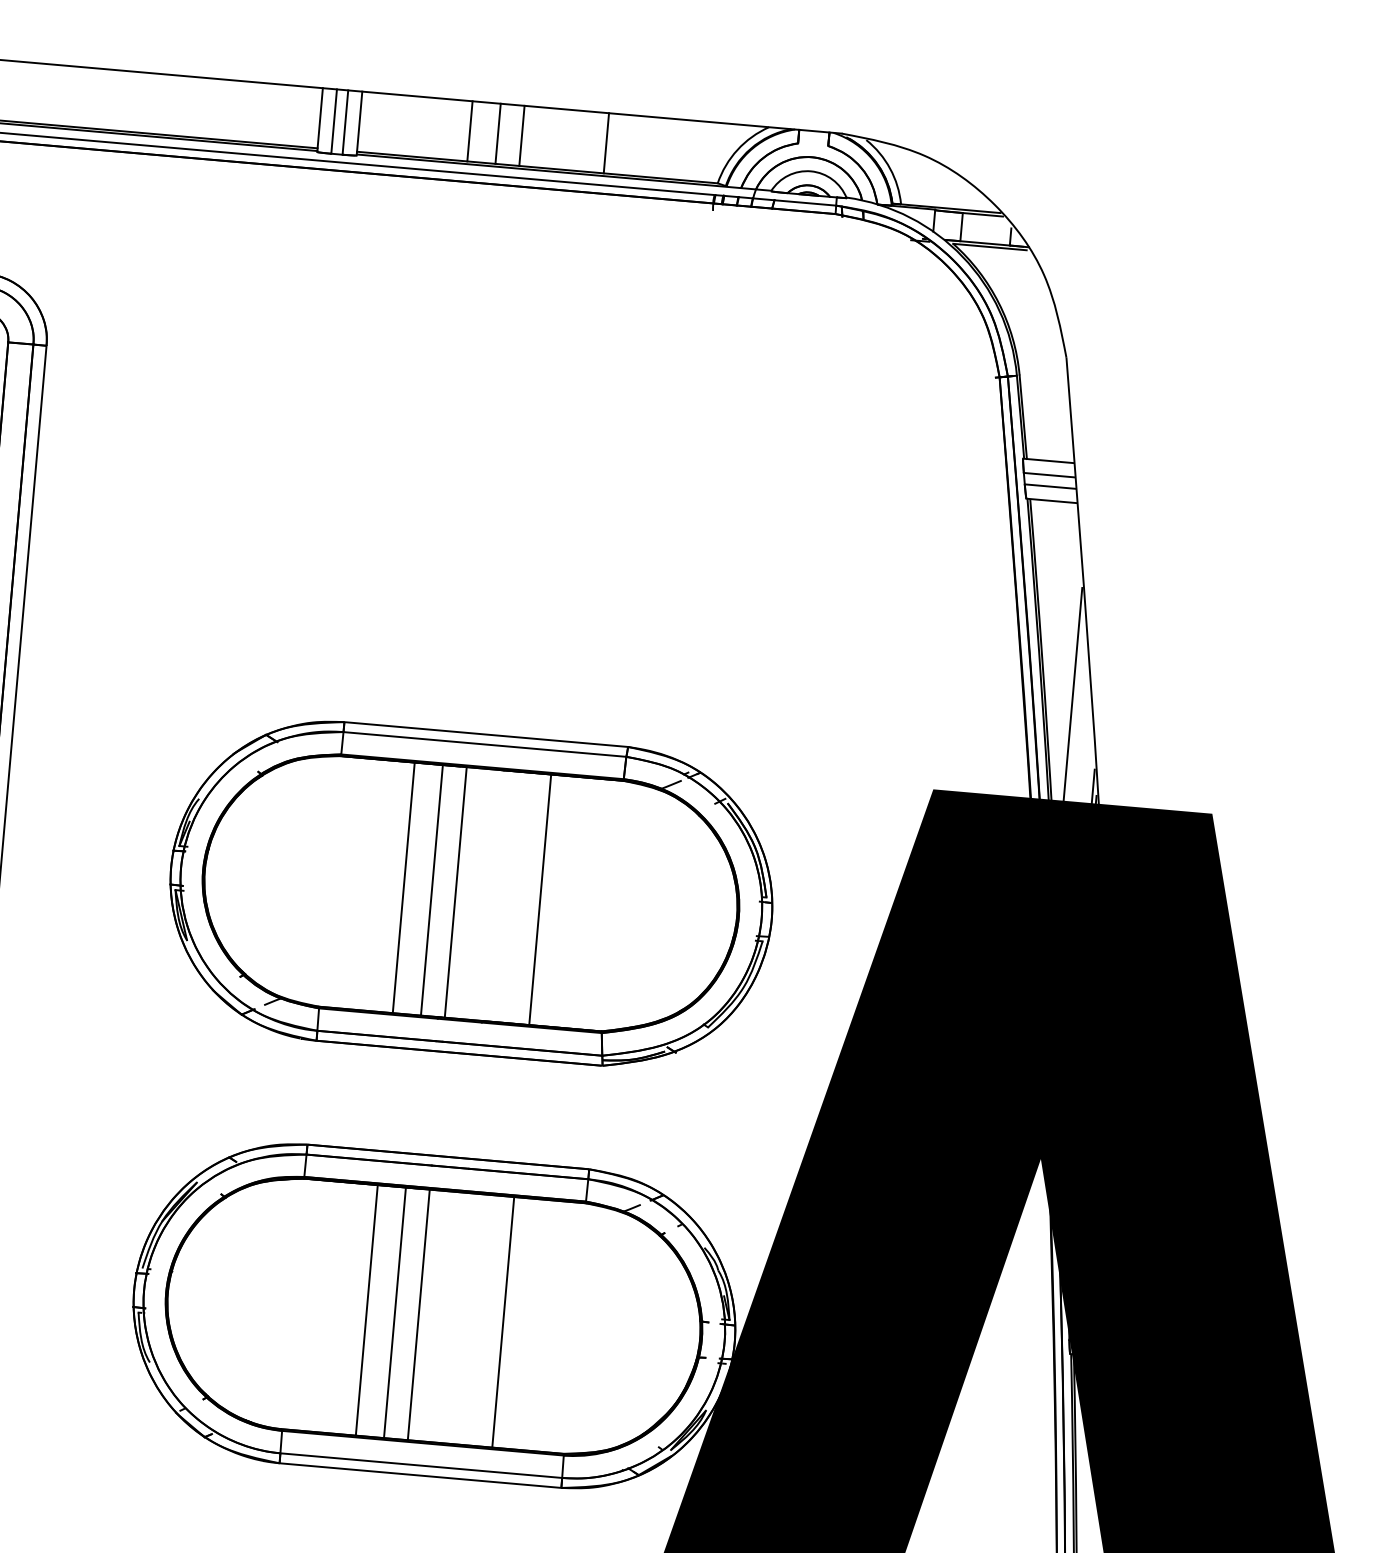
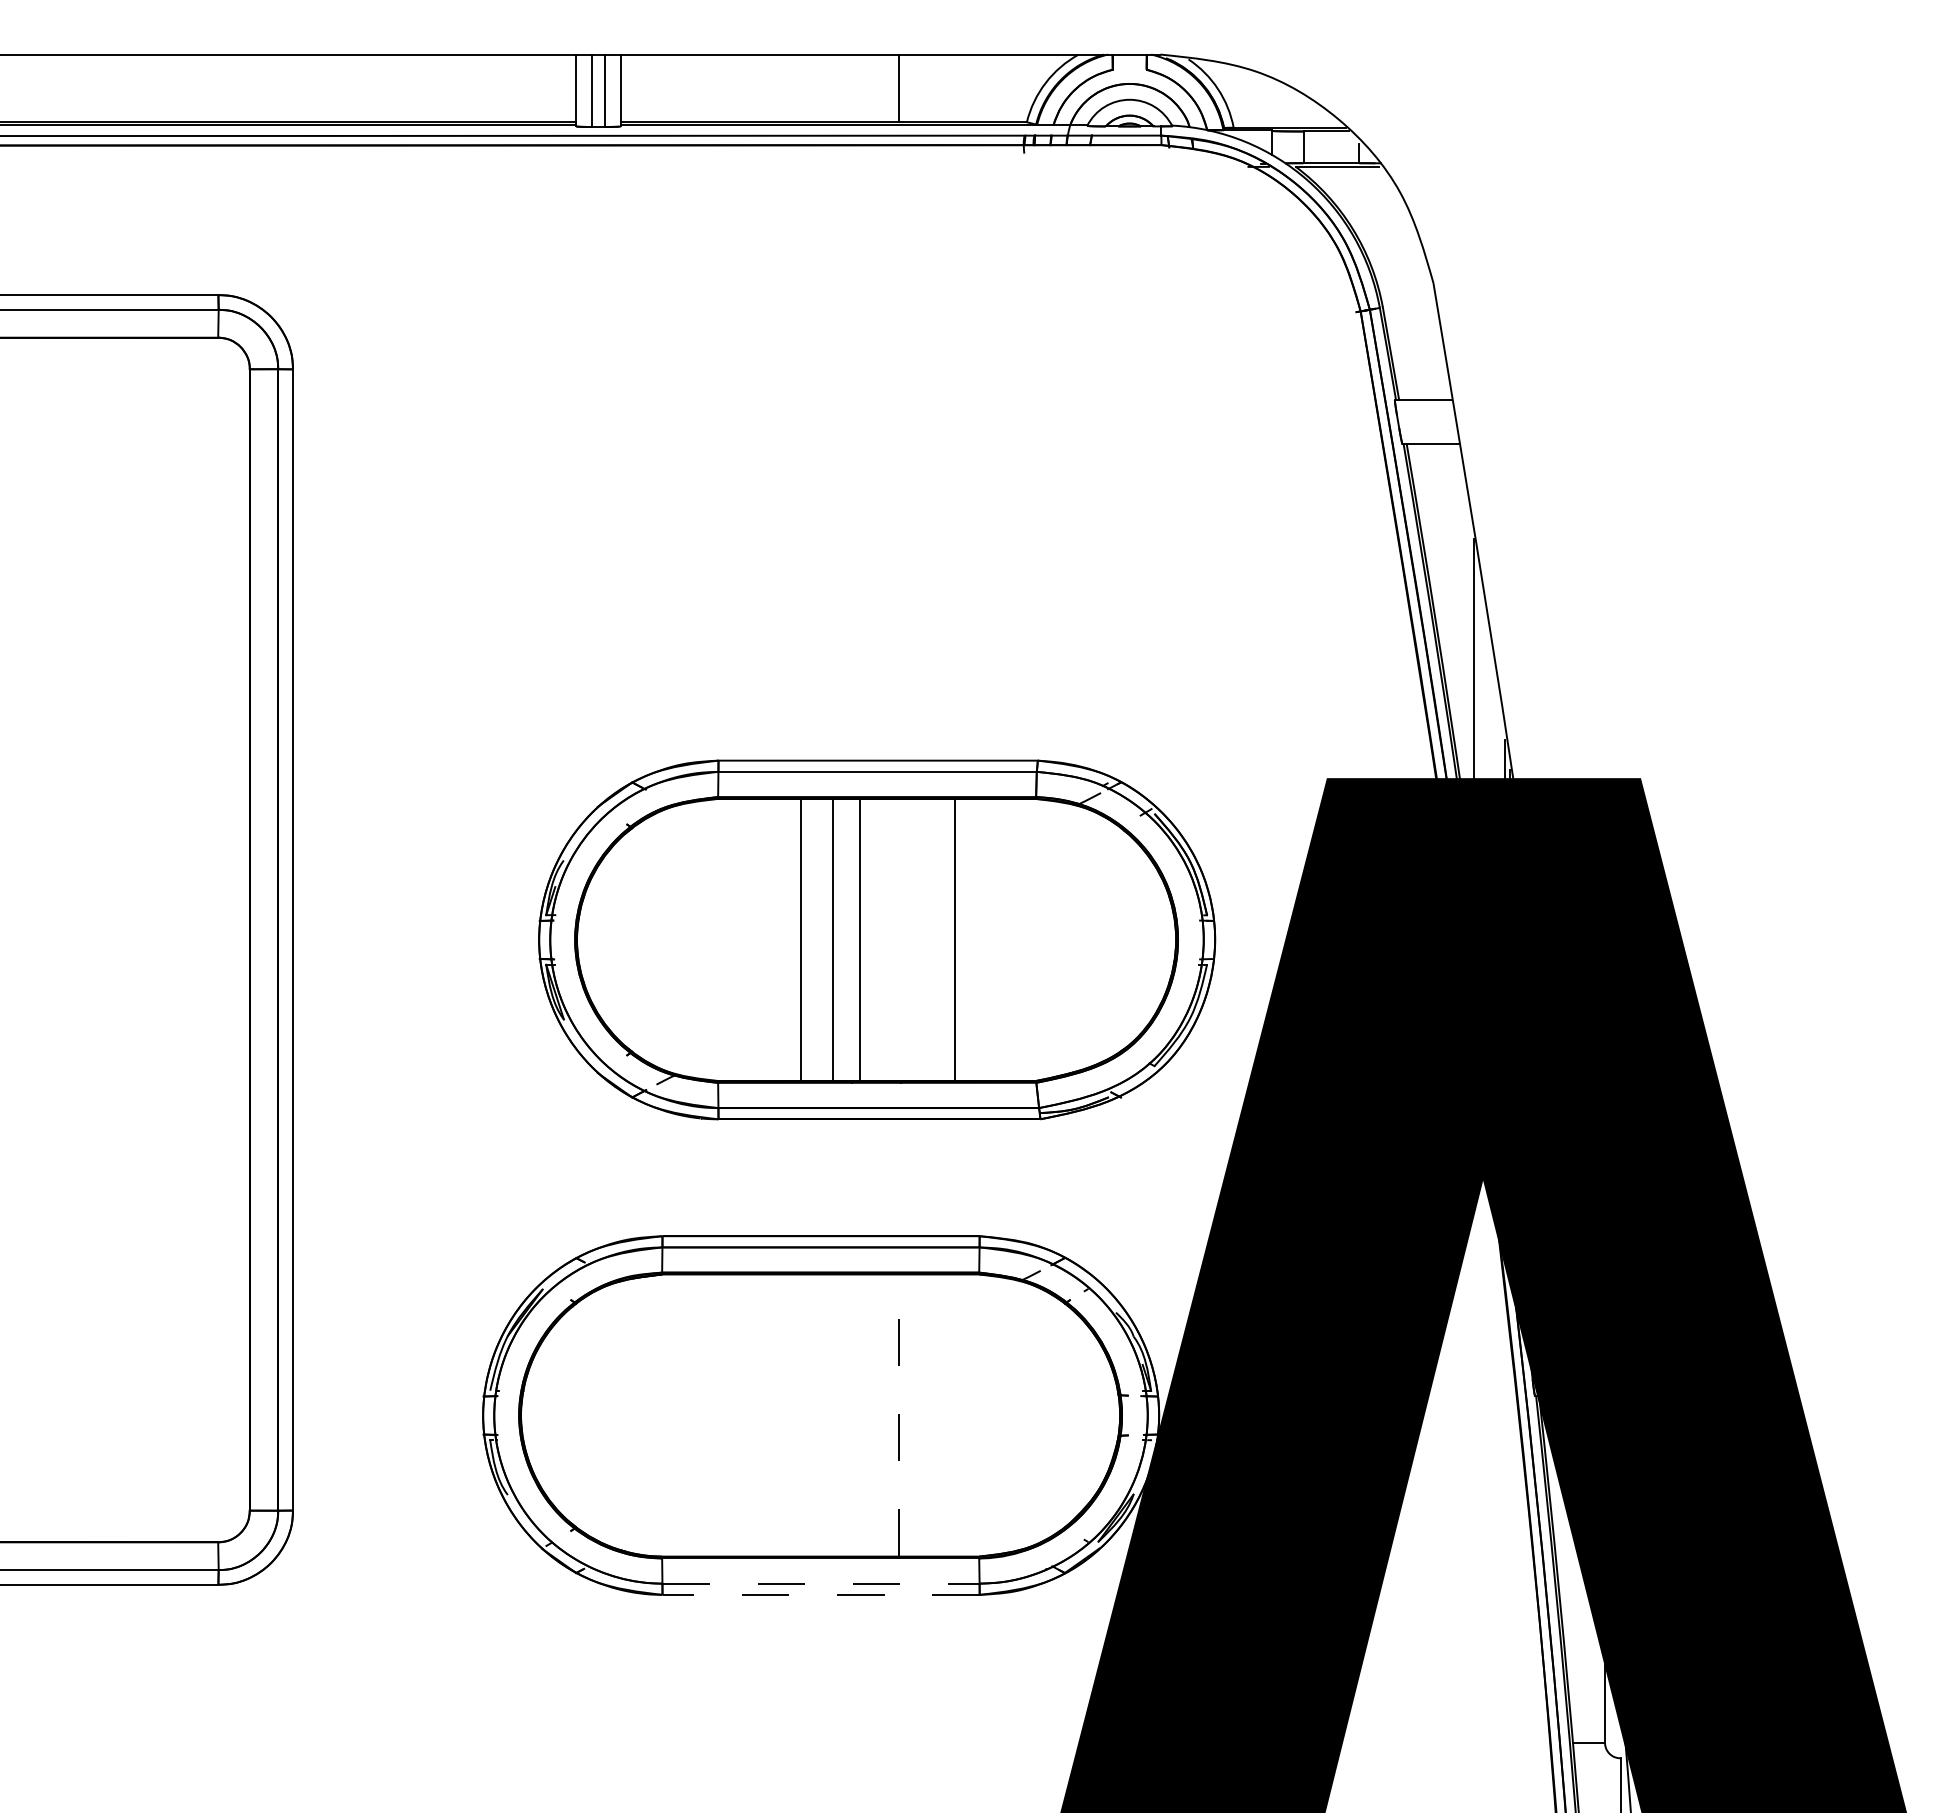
line: (469, 131) -> (744, 88), removed
line: (497, 133) -> (776, 88), removed
line: (521, 135) -> (803, 88), removed
line: (1049, 474) -> (1425, 415), removed
line: (1049, 486) -> (1427, 428), removed
part: (471, 893) -> (877, 939), moved
line: (366, 1310) -> (744, 1415), removed
line: (394, 1312) -> (776, 1415), removed
line: (418, 1314) -> (803, 1415), removed
line: (503, 1322) -> (898, 1415), solid -> dashed
line: (421, 1465) -> (821, 1583), solid -> dashed
line: (420, 1475) -> (821, 1594), solid -> dashed

